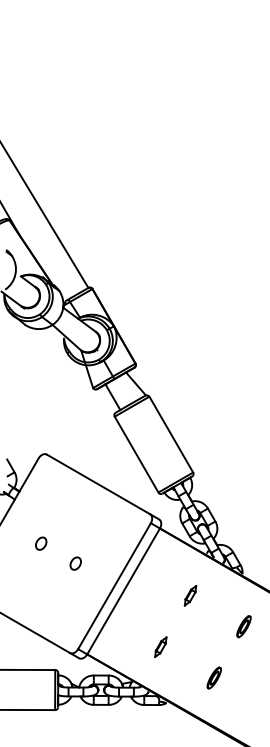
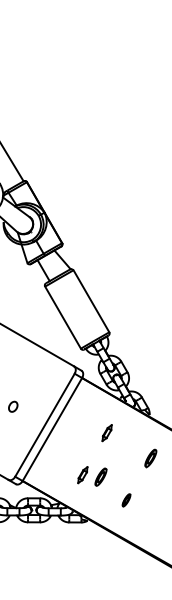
part: (182, 649) -> (100, 477), added
part: (213, 677) -> (125, 499), size x0.7

